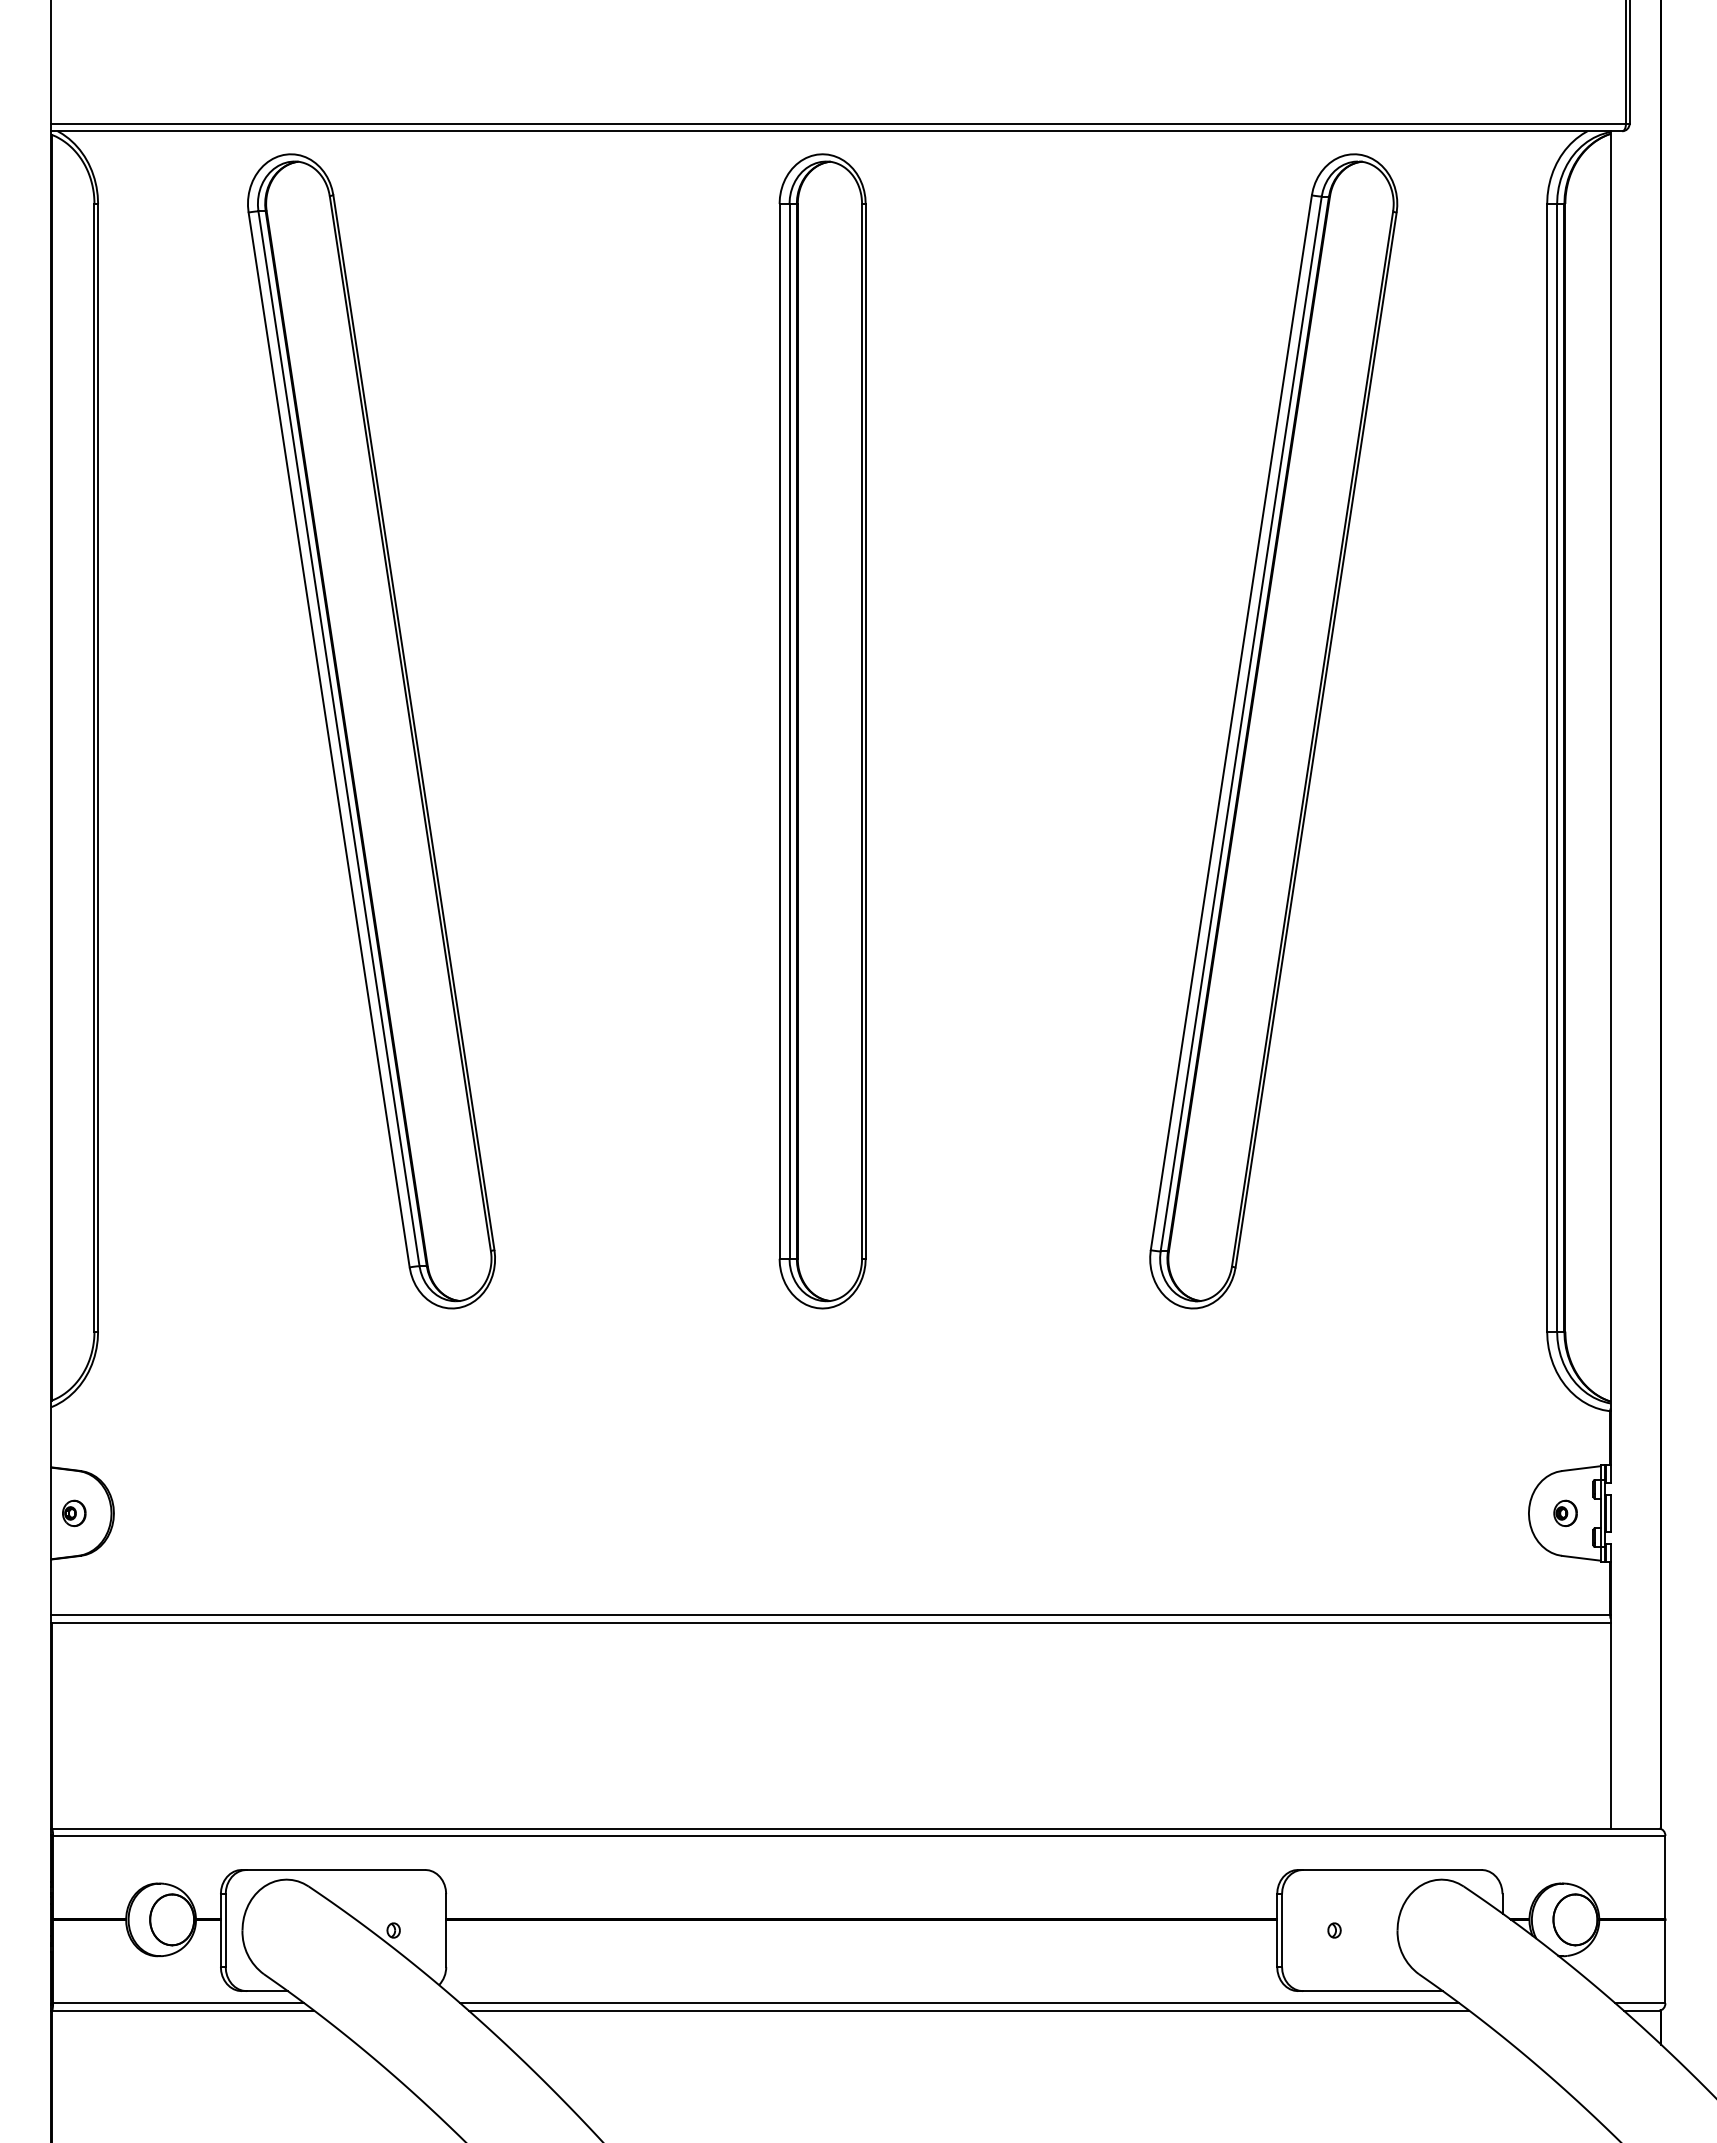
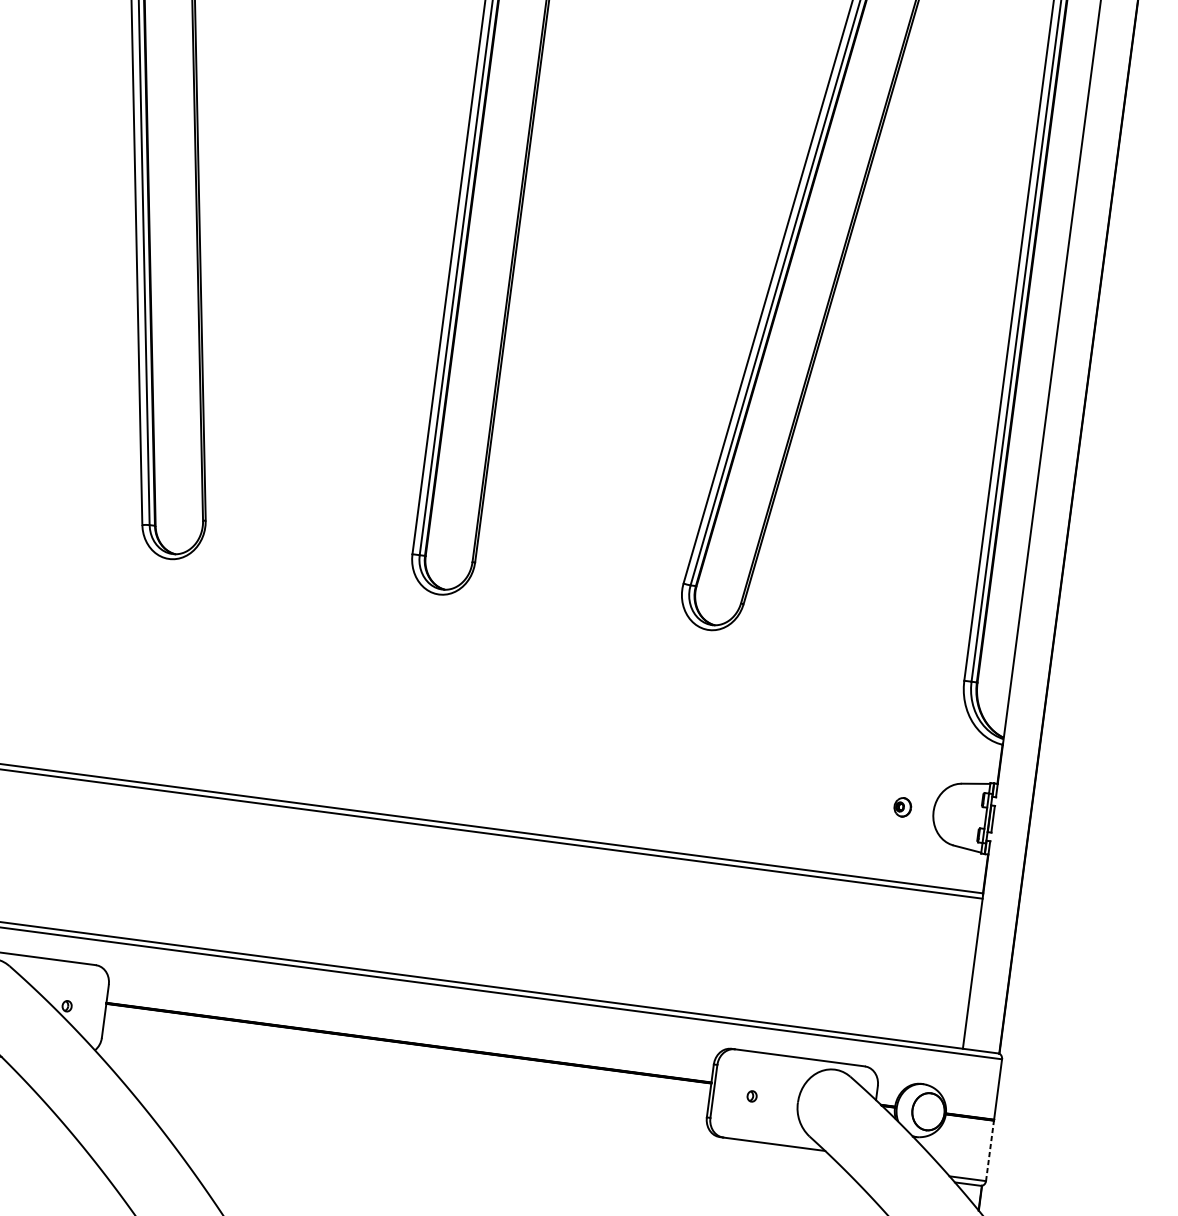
part: (1565, 1512) -> (902, 806), moved
line: (1665, 1961) -> (990, 1150), solid -> dashed
line: (959, 2003) -> (472, 1113), removed
line: (968, 2010) -> (477, 1119), removed

